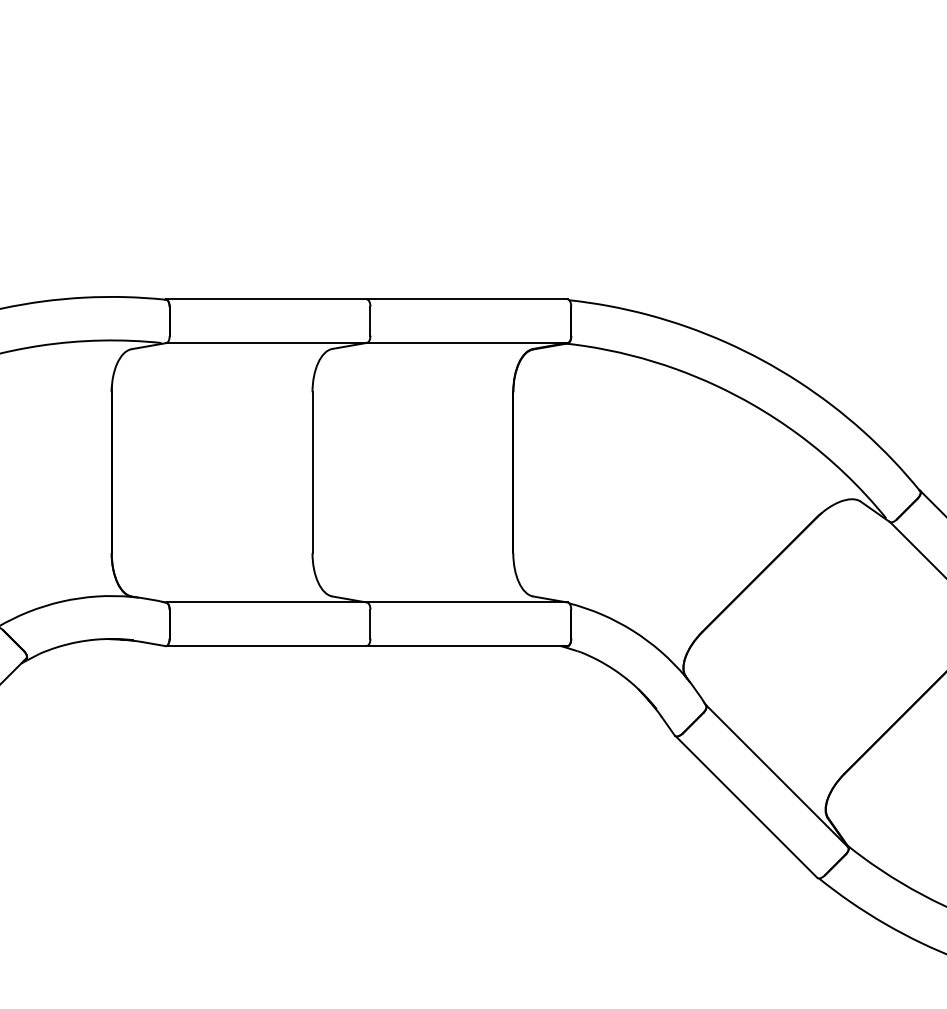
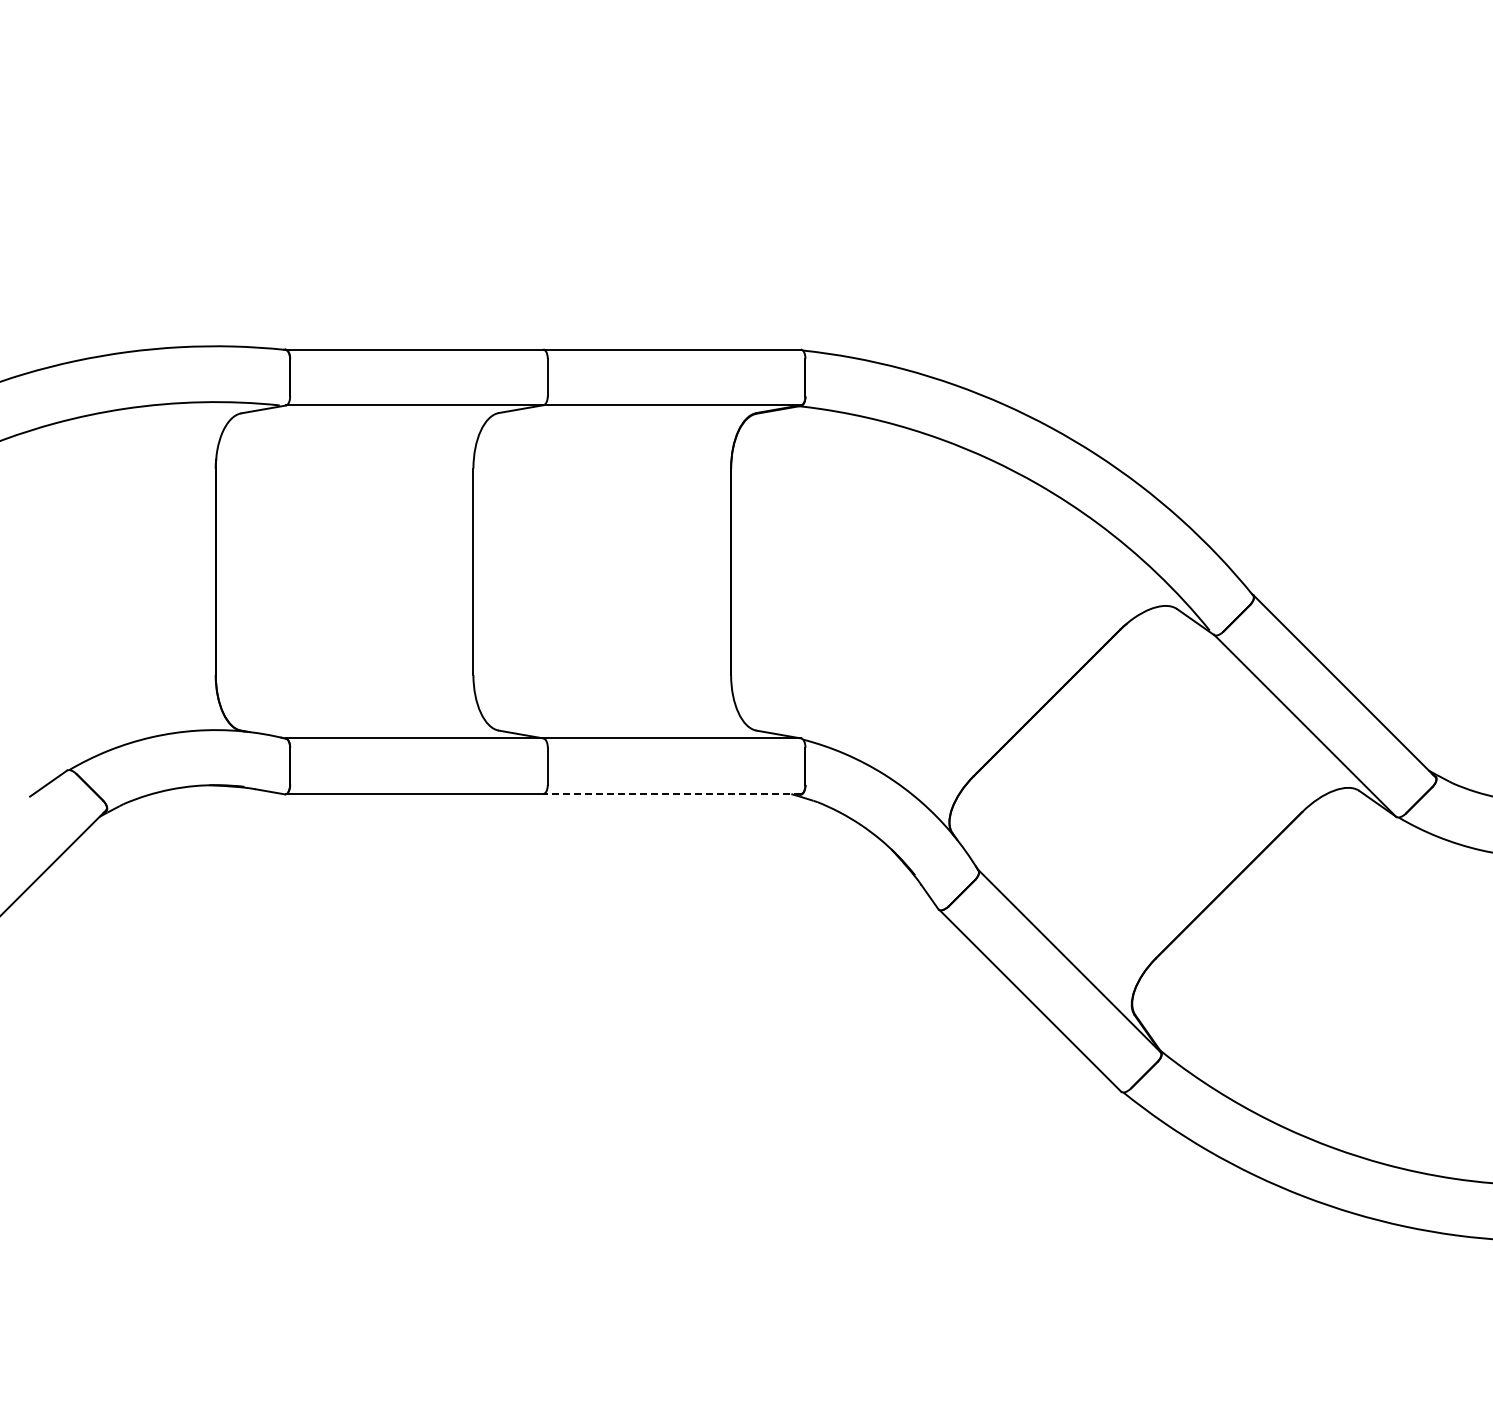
line: (467, 646) -> (672, 794), solid -> dashed

